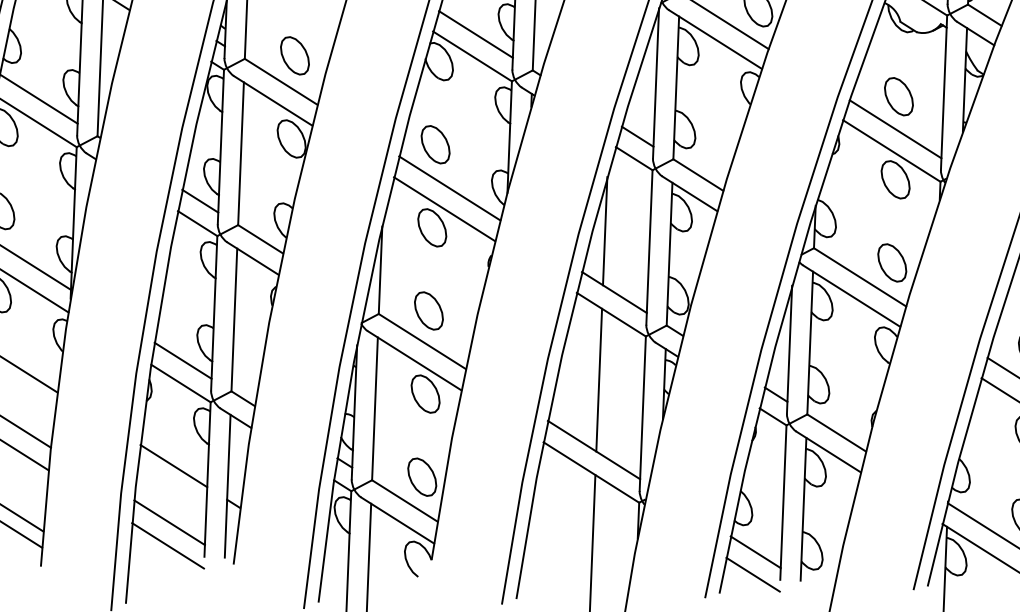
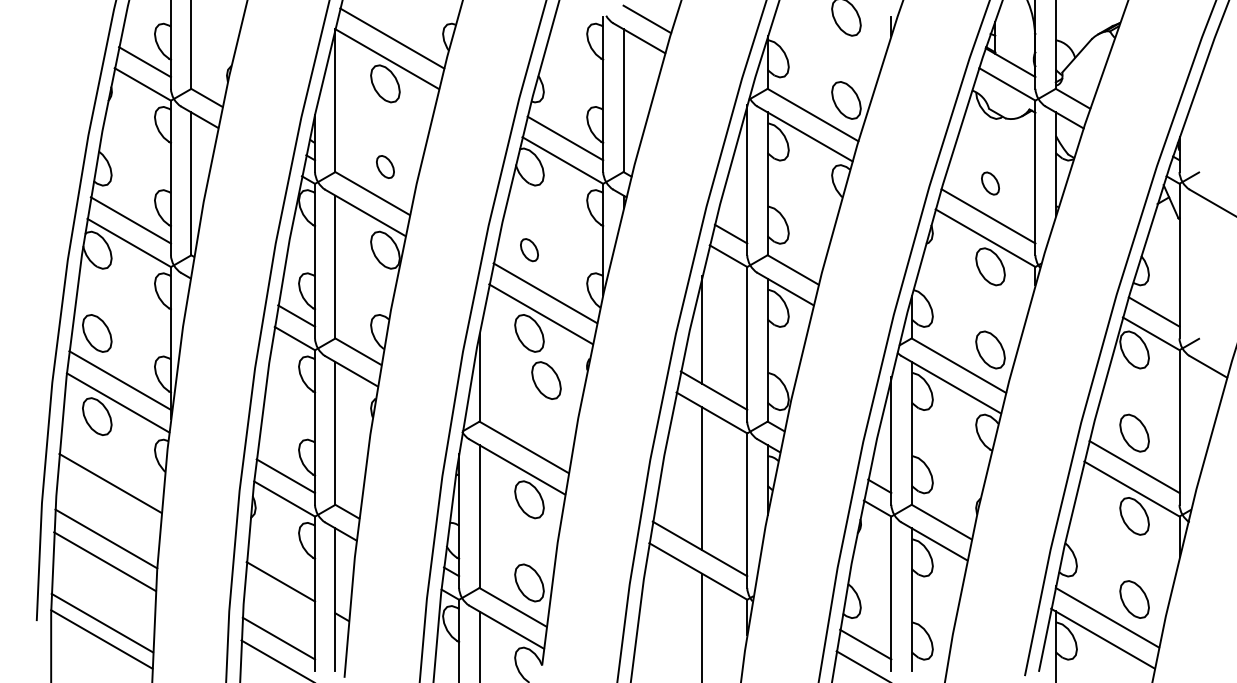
part: (295, 55) -> (385, 166), size x0.6
part: (898, 96) -> (990, 183), size x0.6
part: (435, 144) -> (529, 249), size x0.6
part: (428, 310) -> (546, 380), moved

